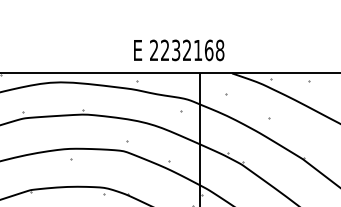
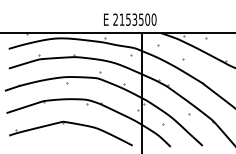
text: (191, 50) -> (137, 19), 2232168 -> 2153500

